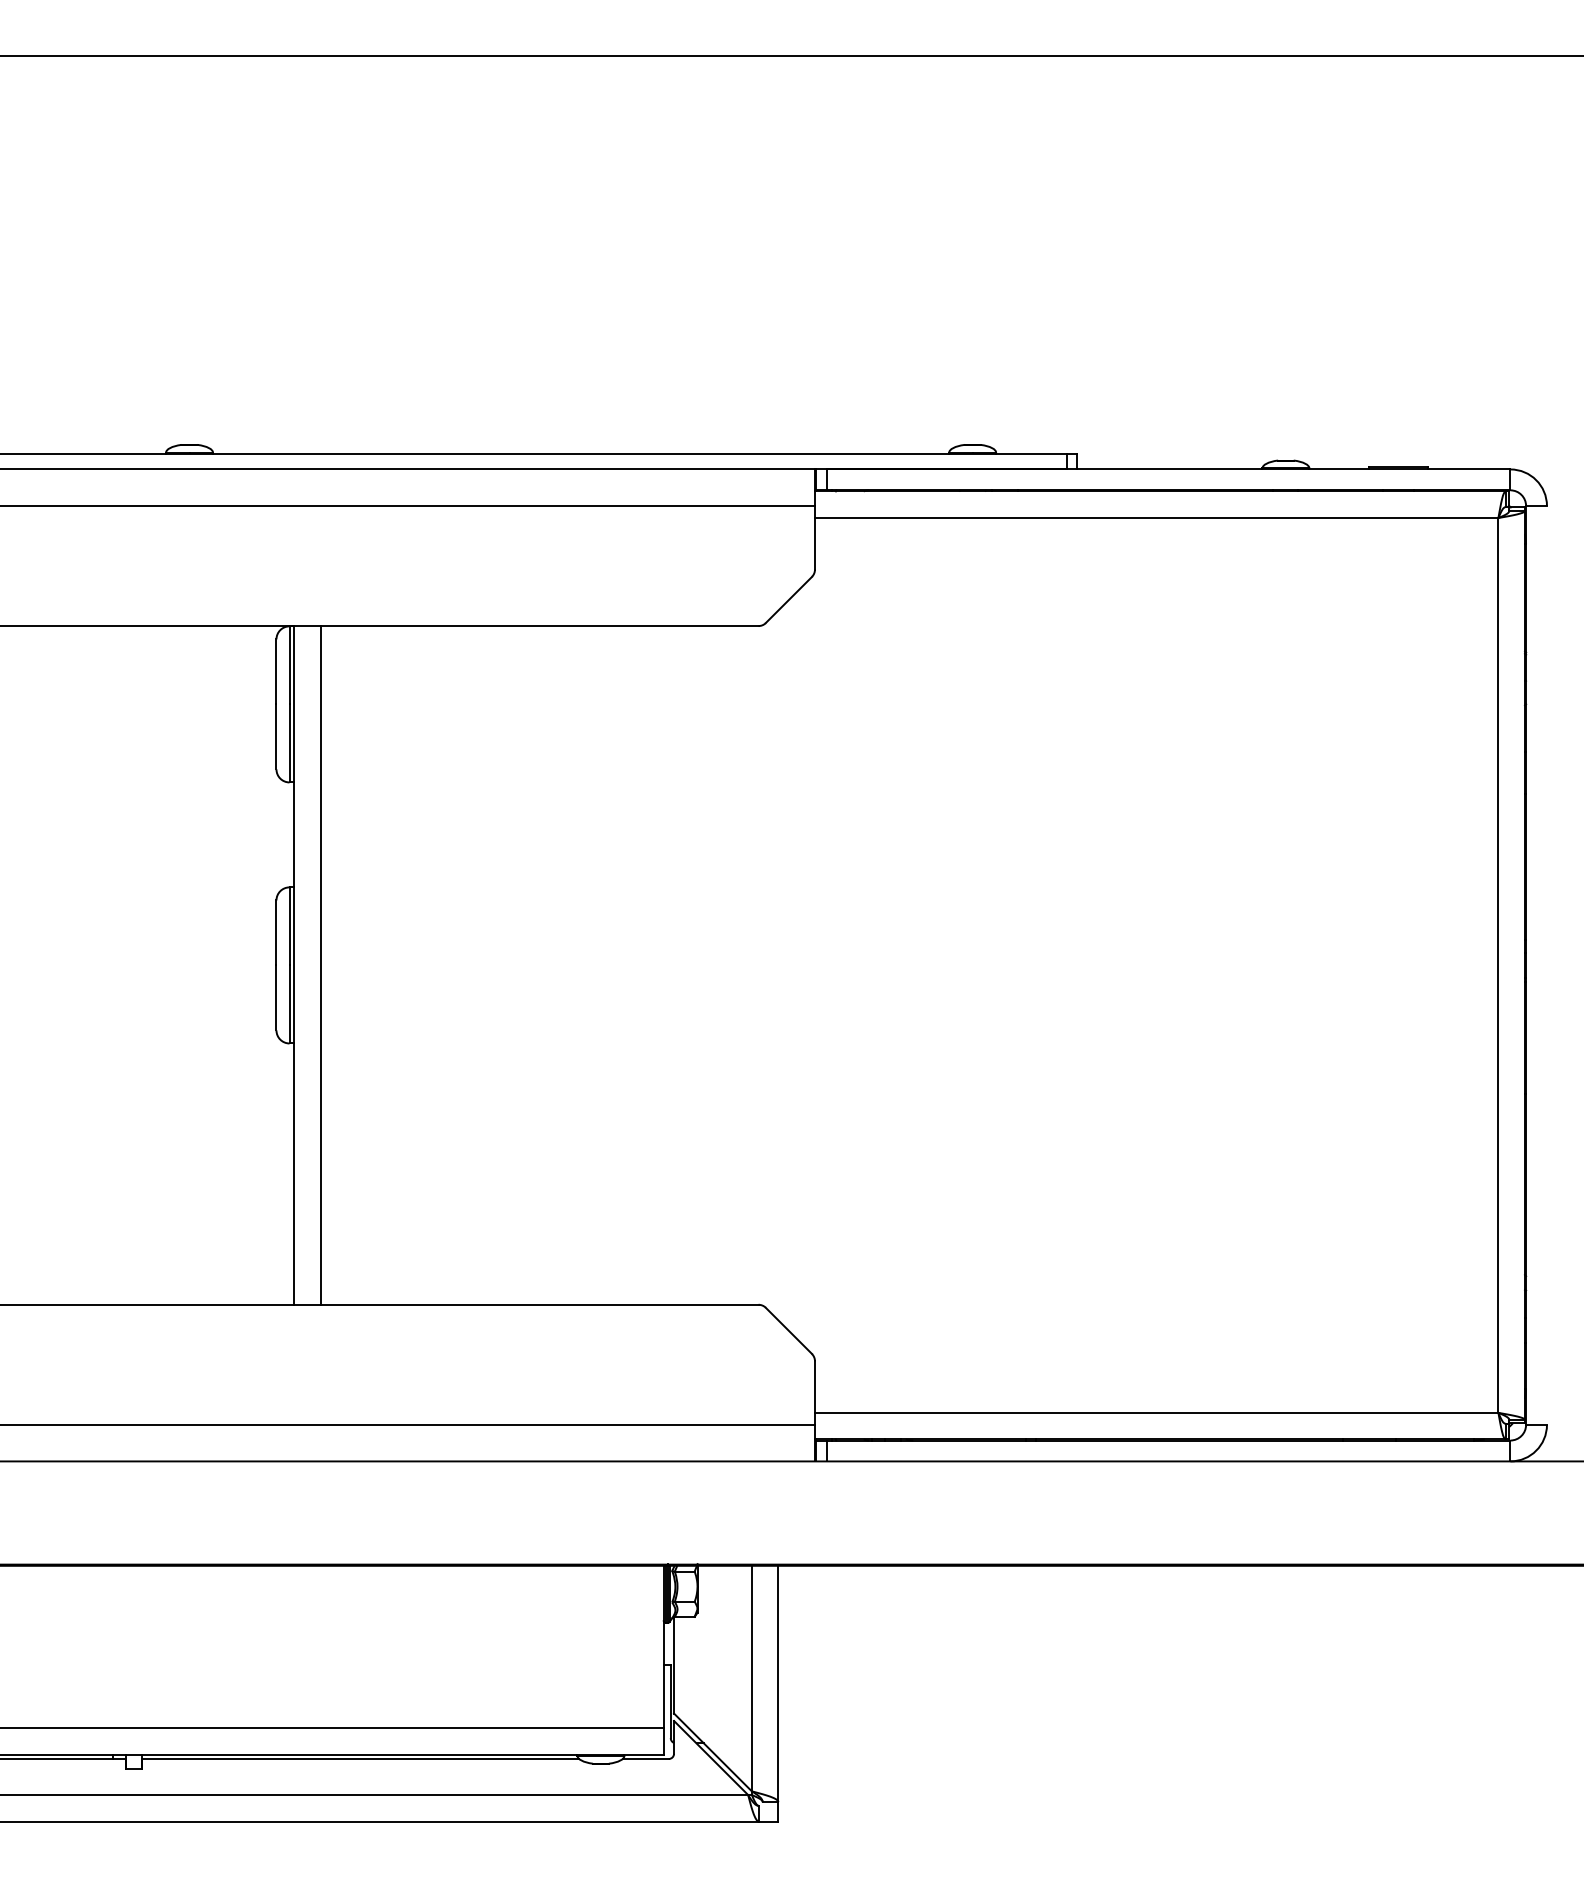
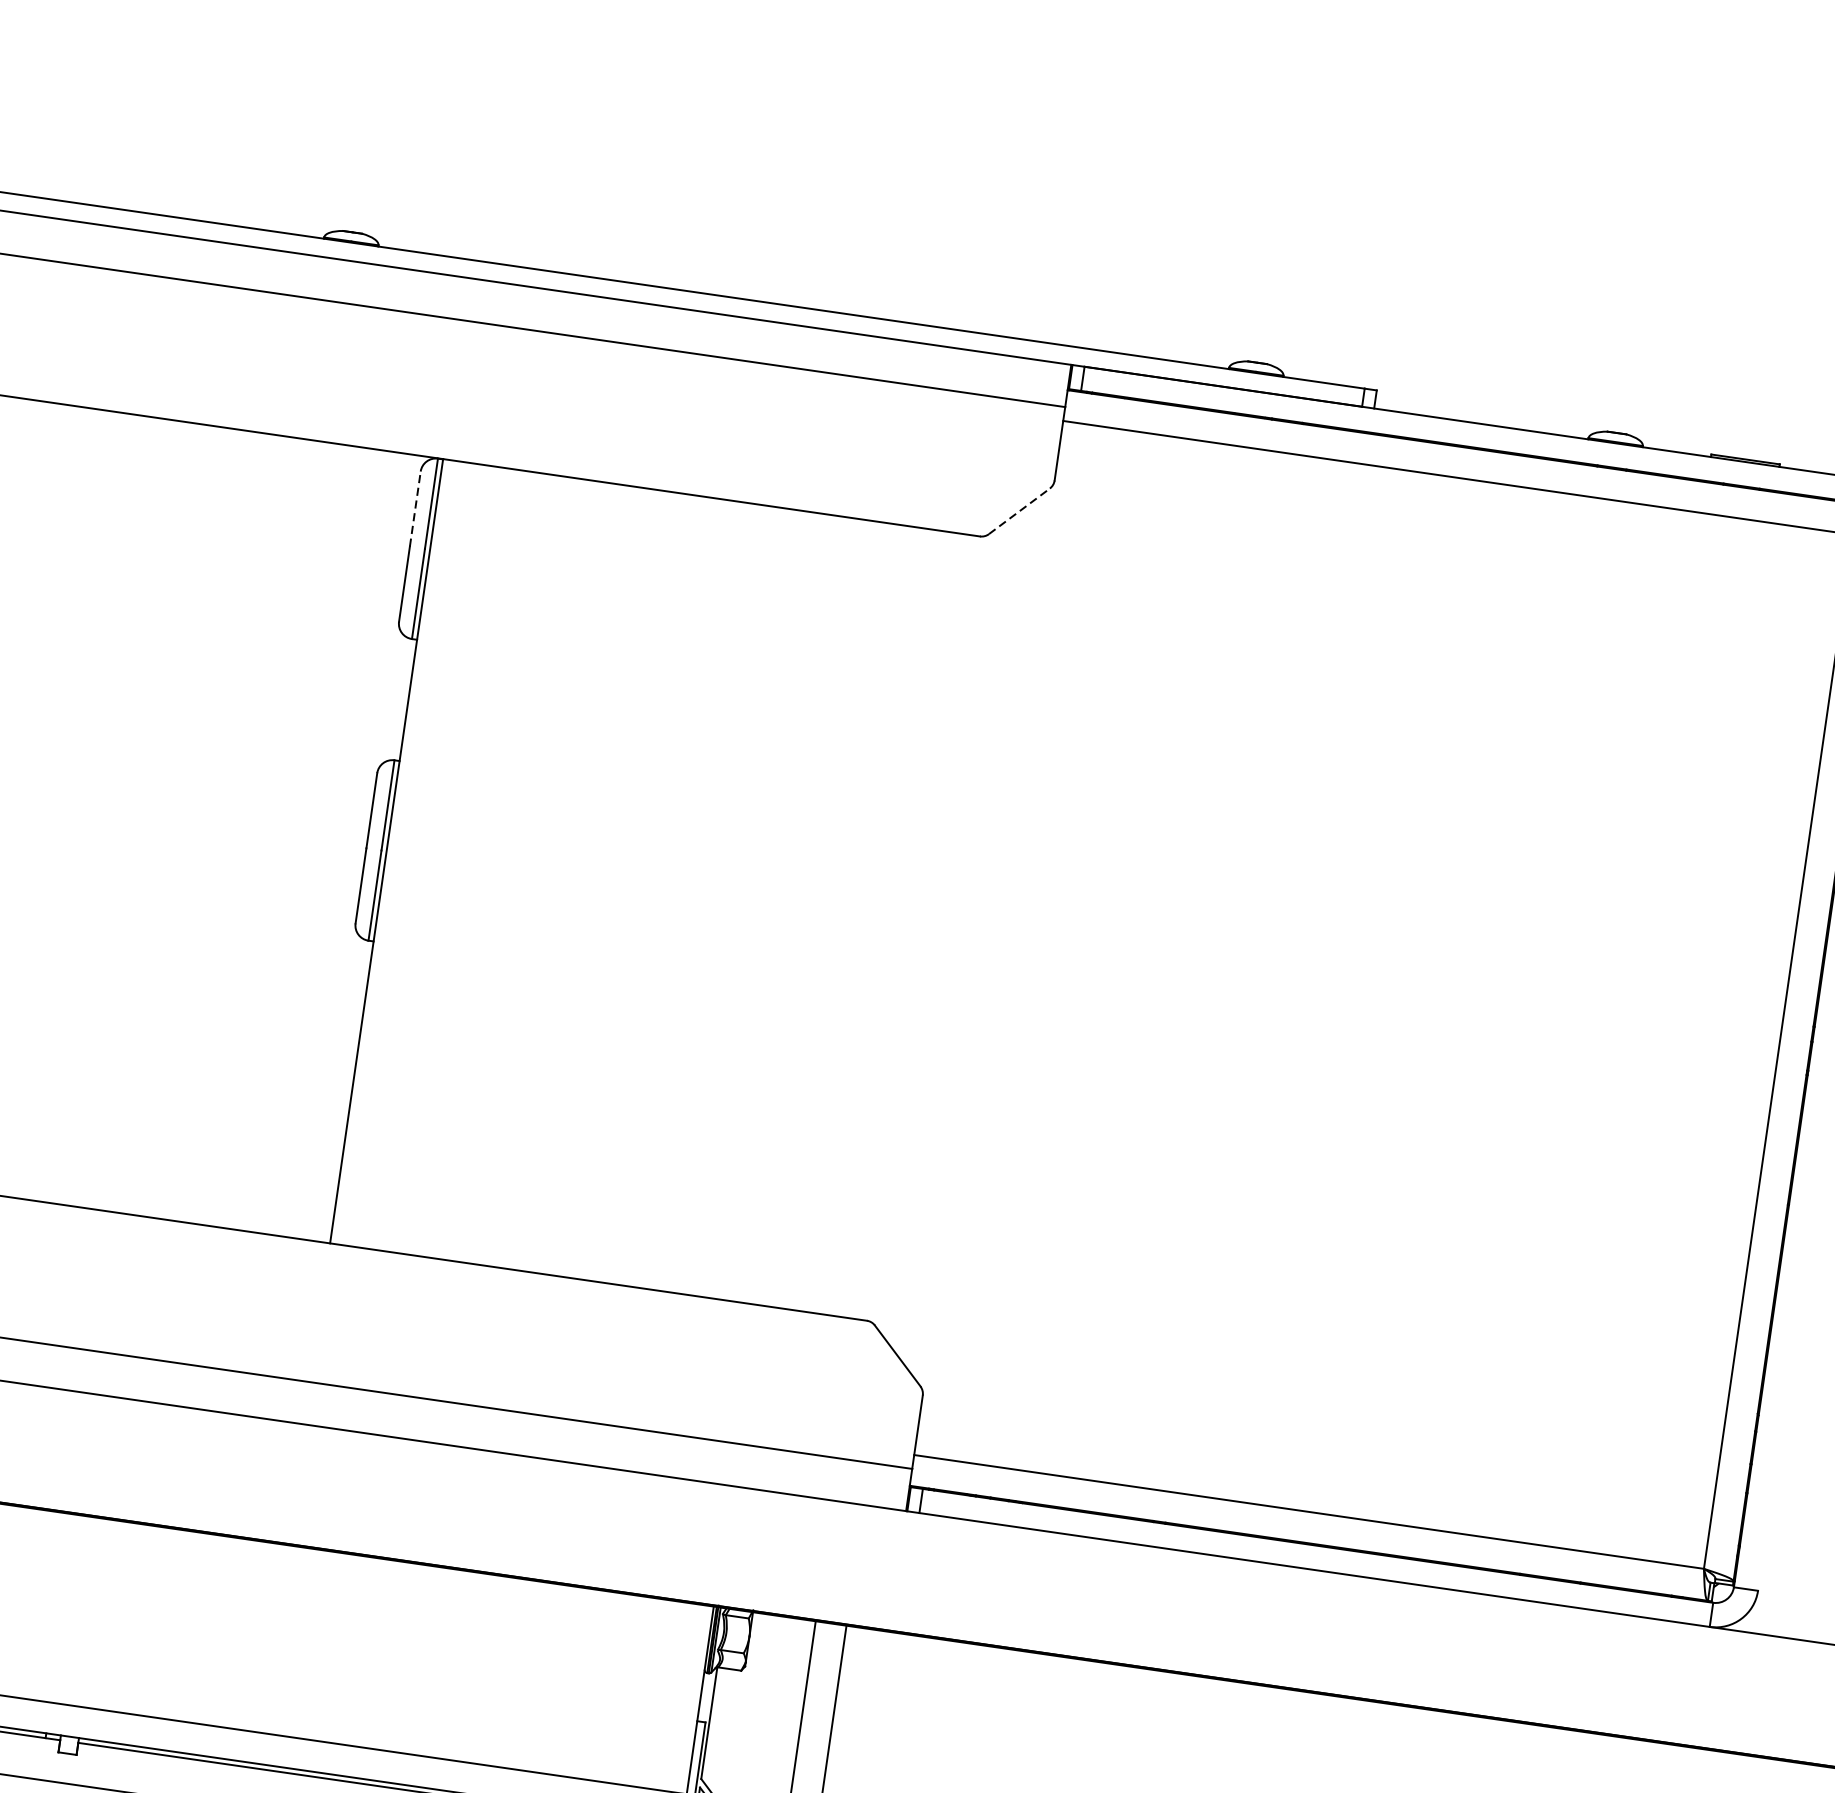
line: (788, 599) -> (1019, 510), solid -> dashed
line: (276, 671) -> (415, 508), solid -> dashed
line: (320, 965) -> (417, 855), removed

